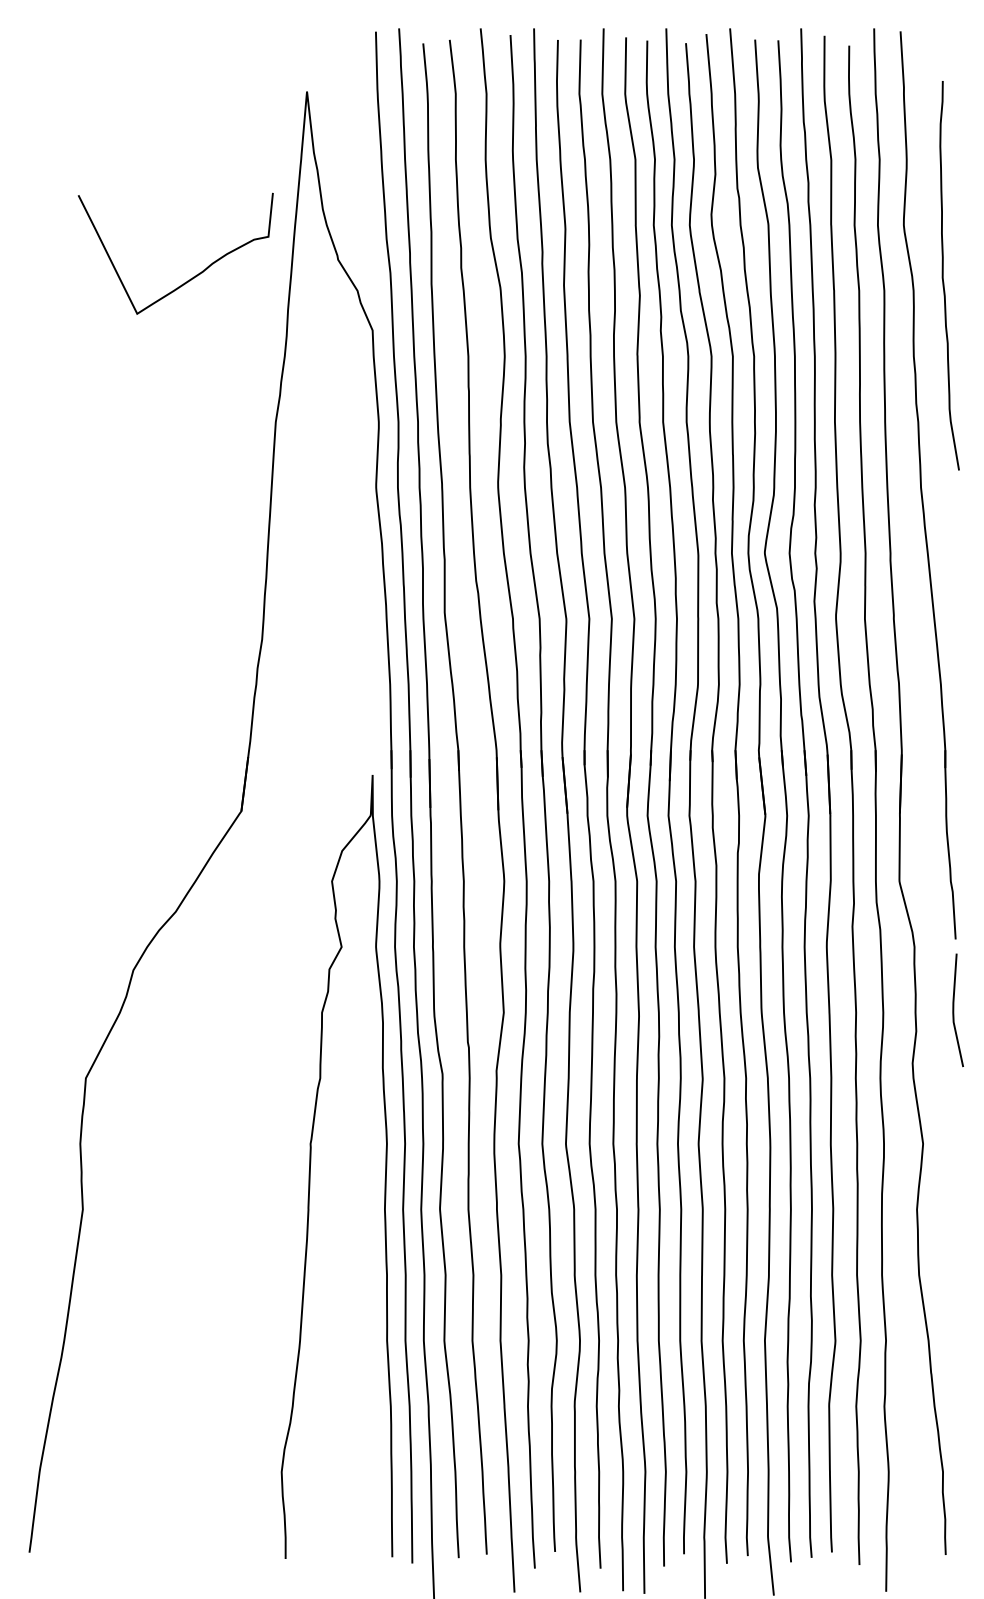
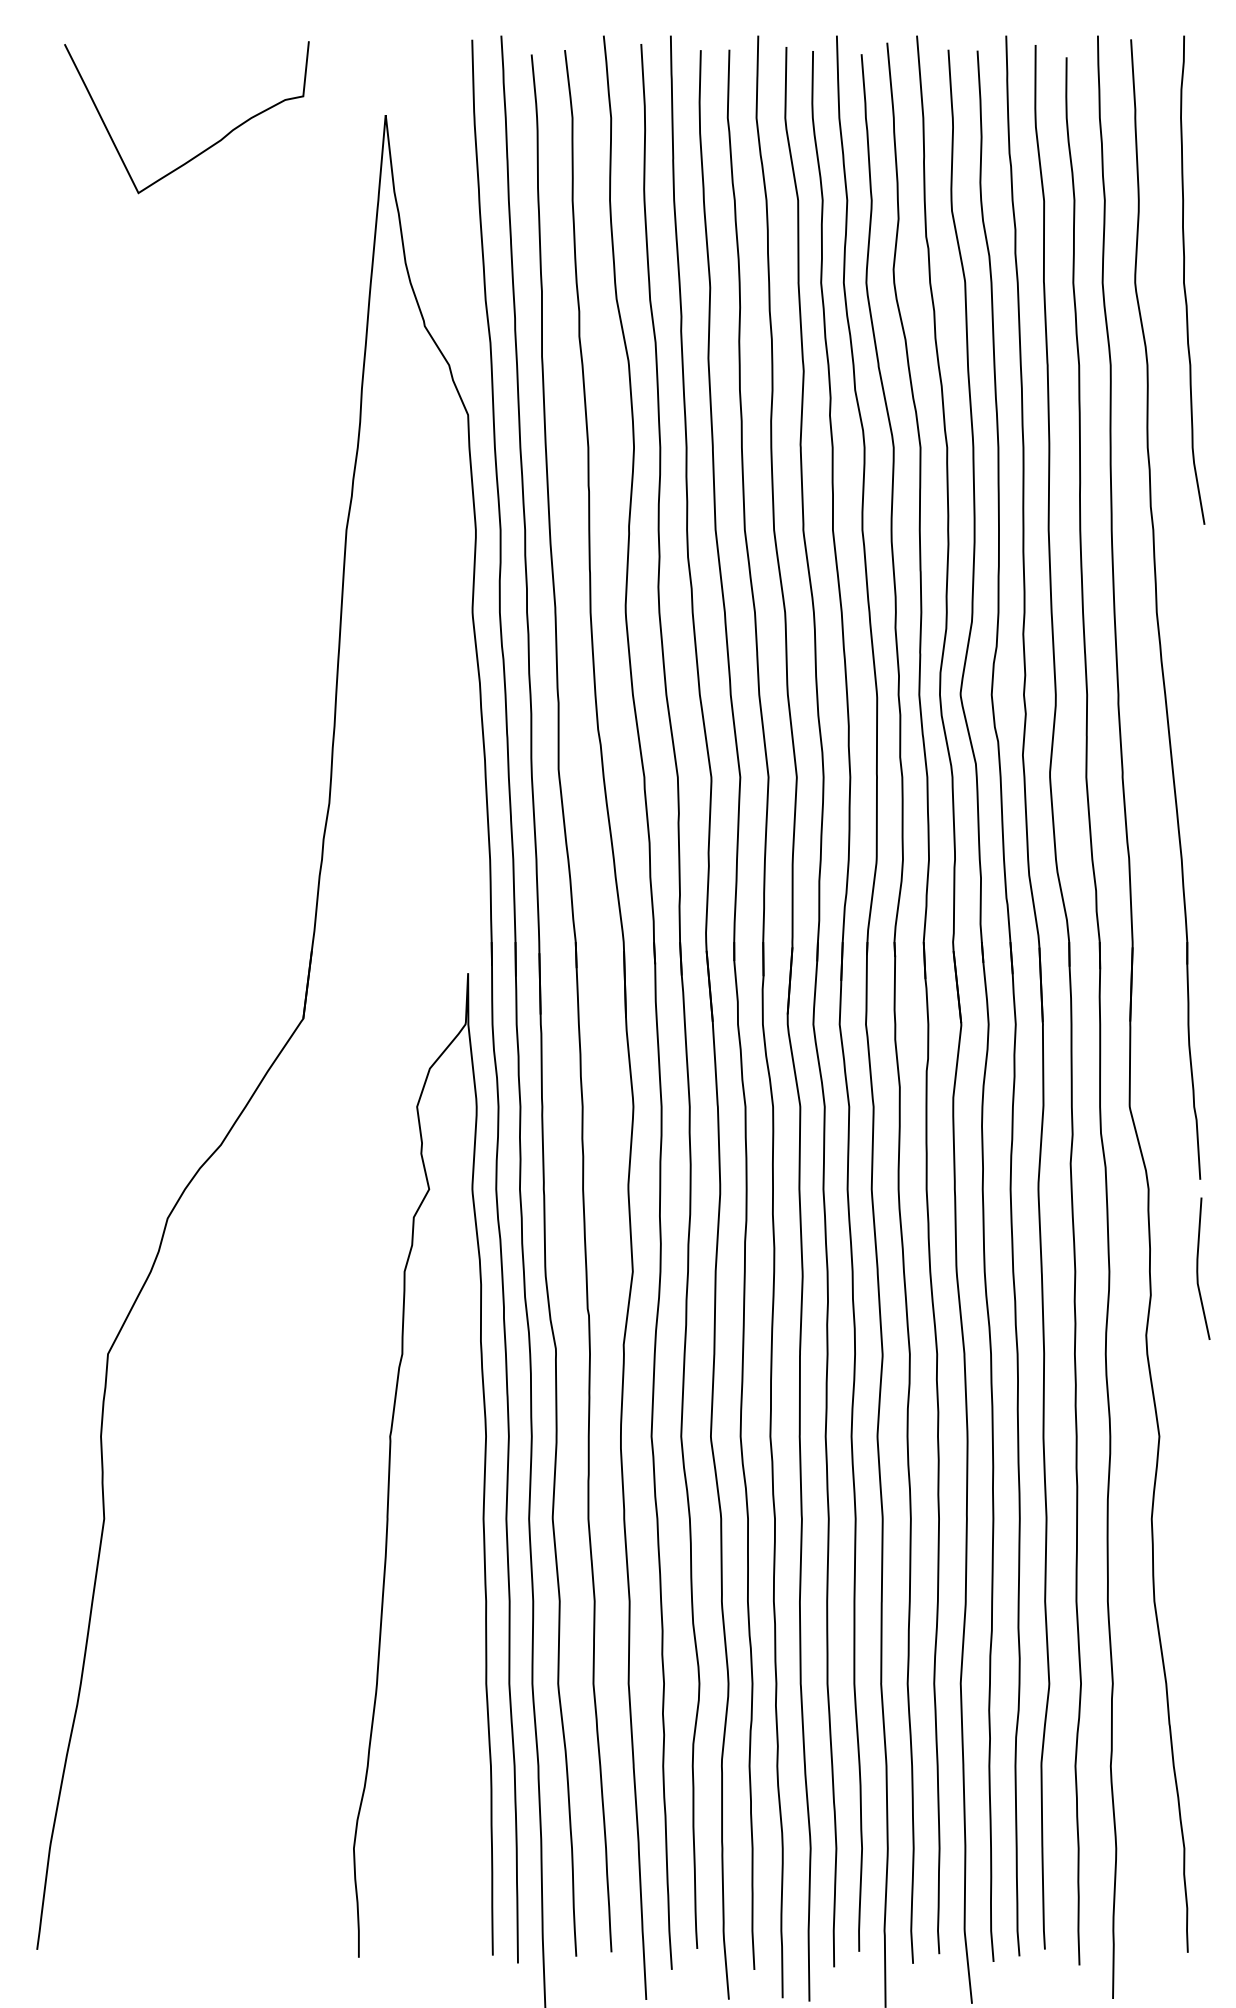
curve: (943, 275) -> (1184, 279), moved
curve: (191, 278) -> (206, 148), moved

